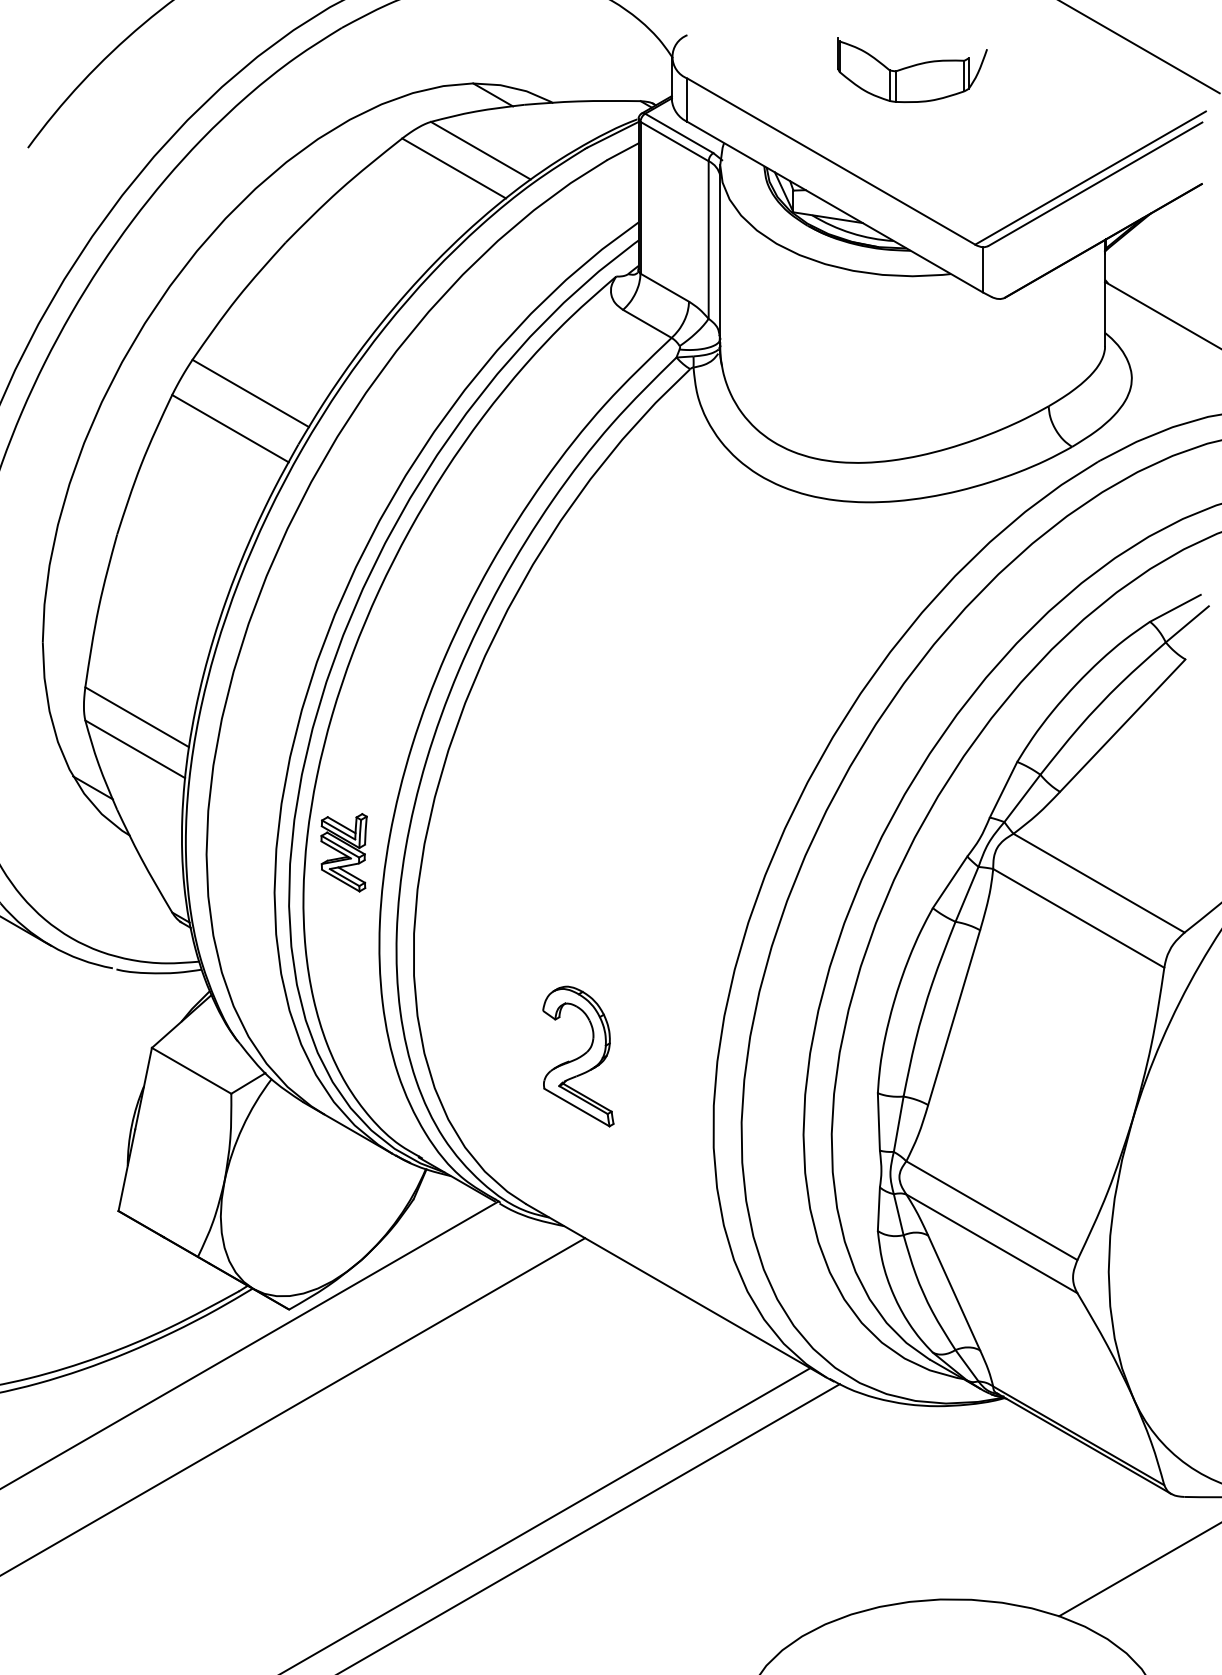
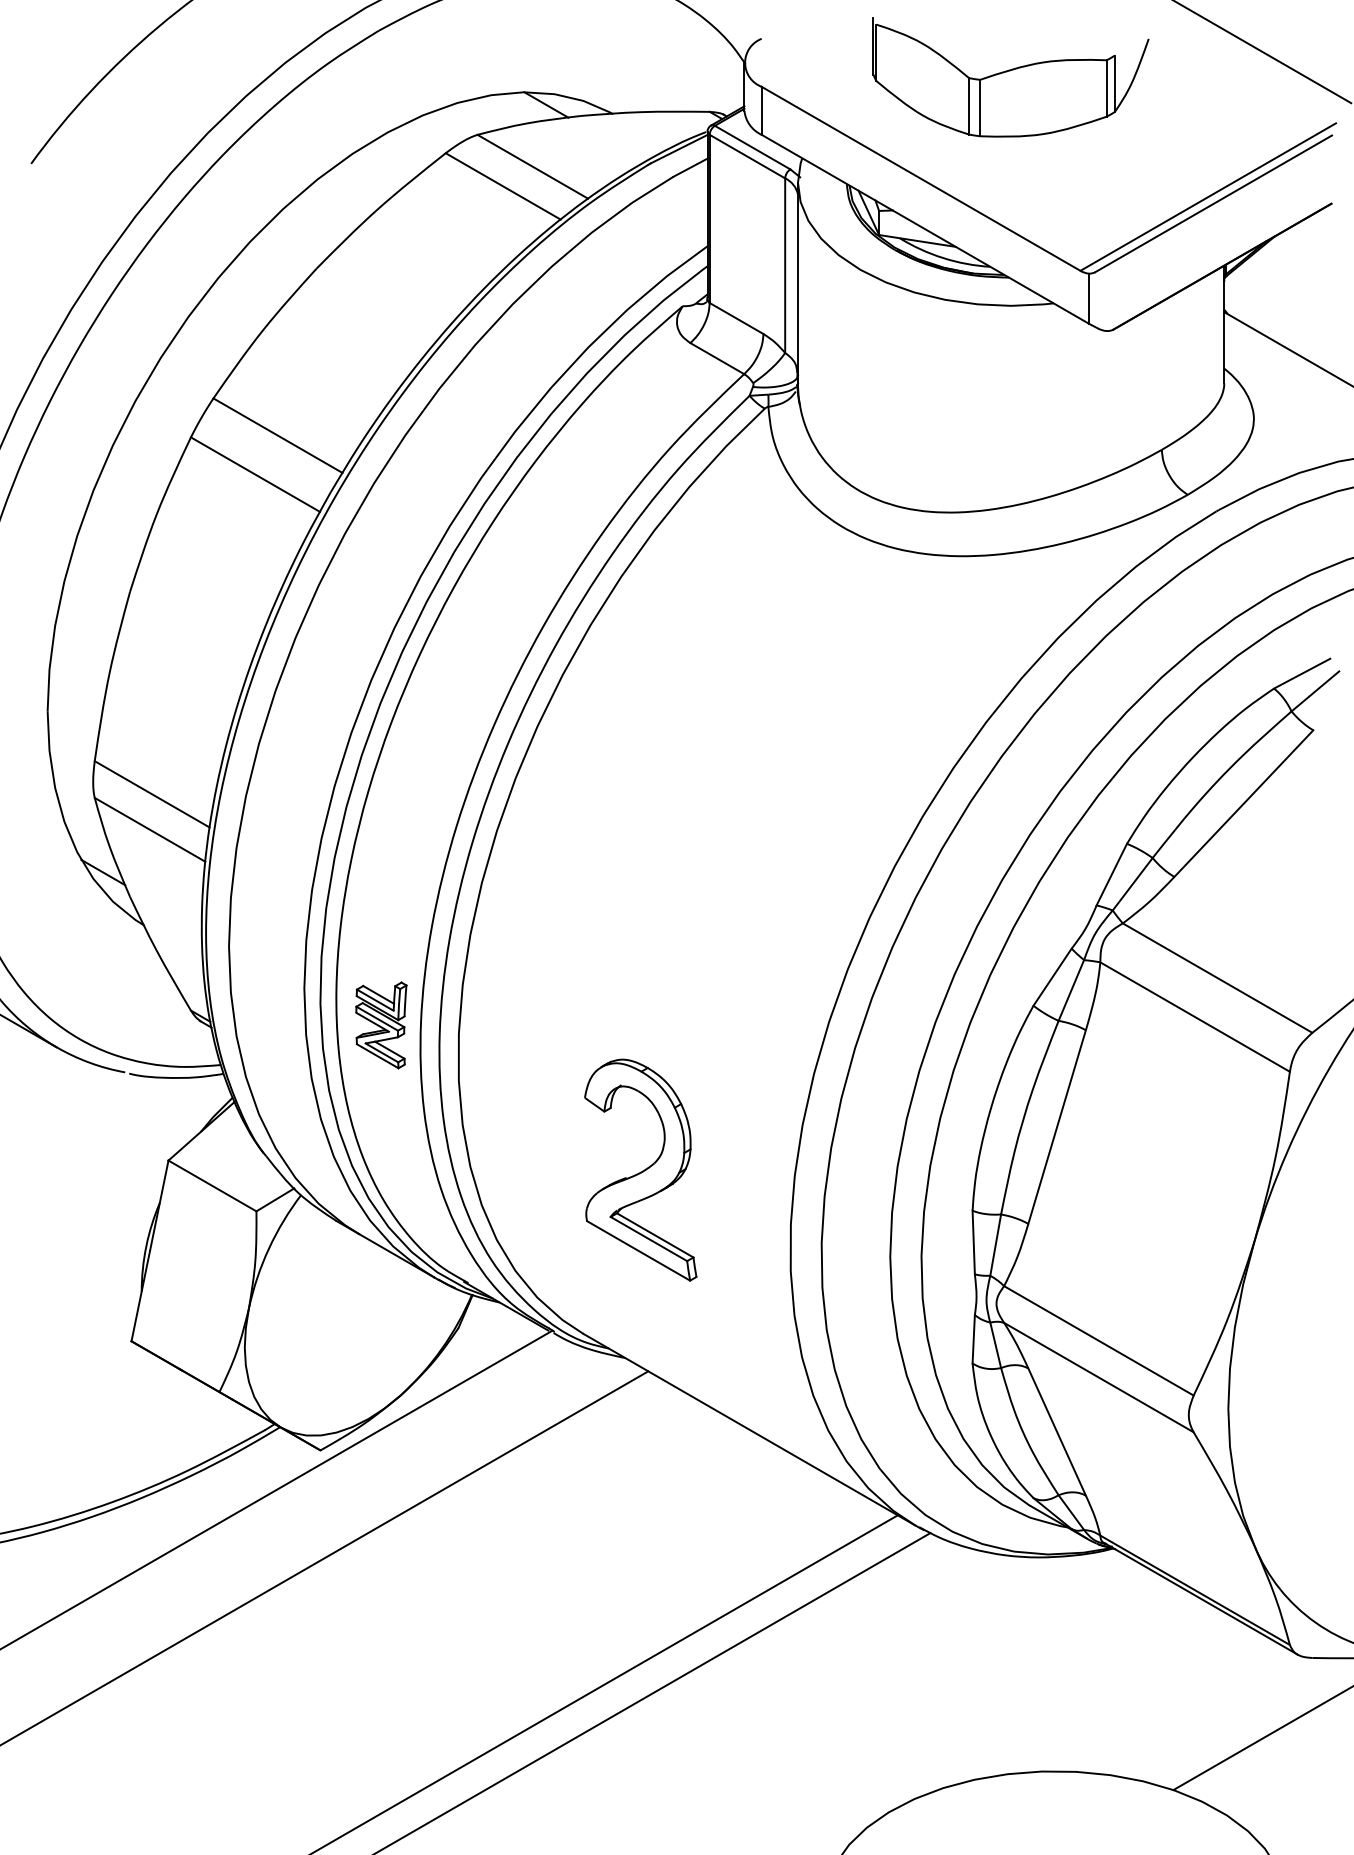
part: (912, 70) -> (1010, 77), size x1.67
part: (344, 852) -> (381, 1025), moved
part: (578, 1055) -> (640, 1169), size x1.43

